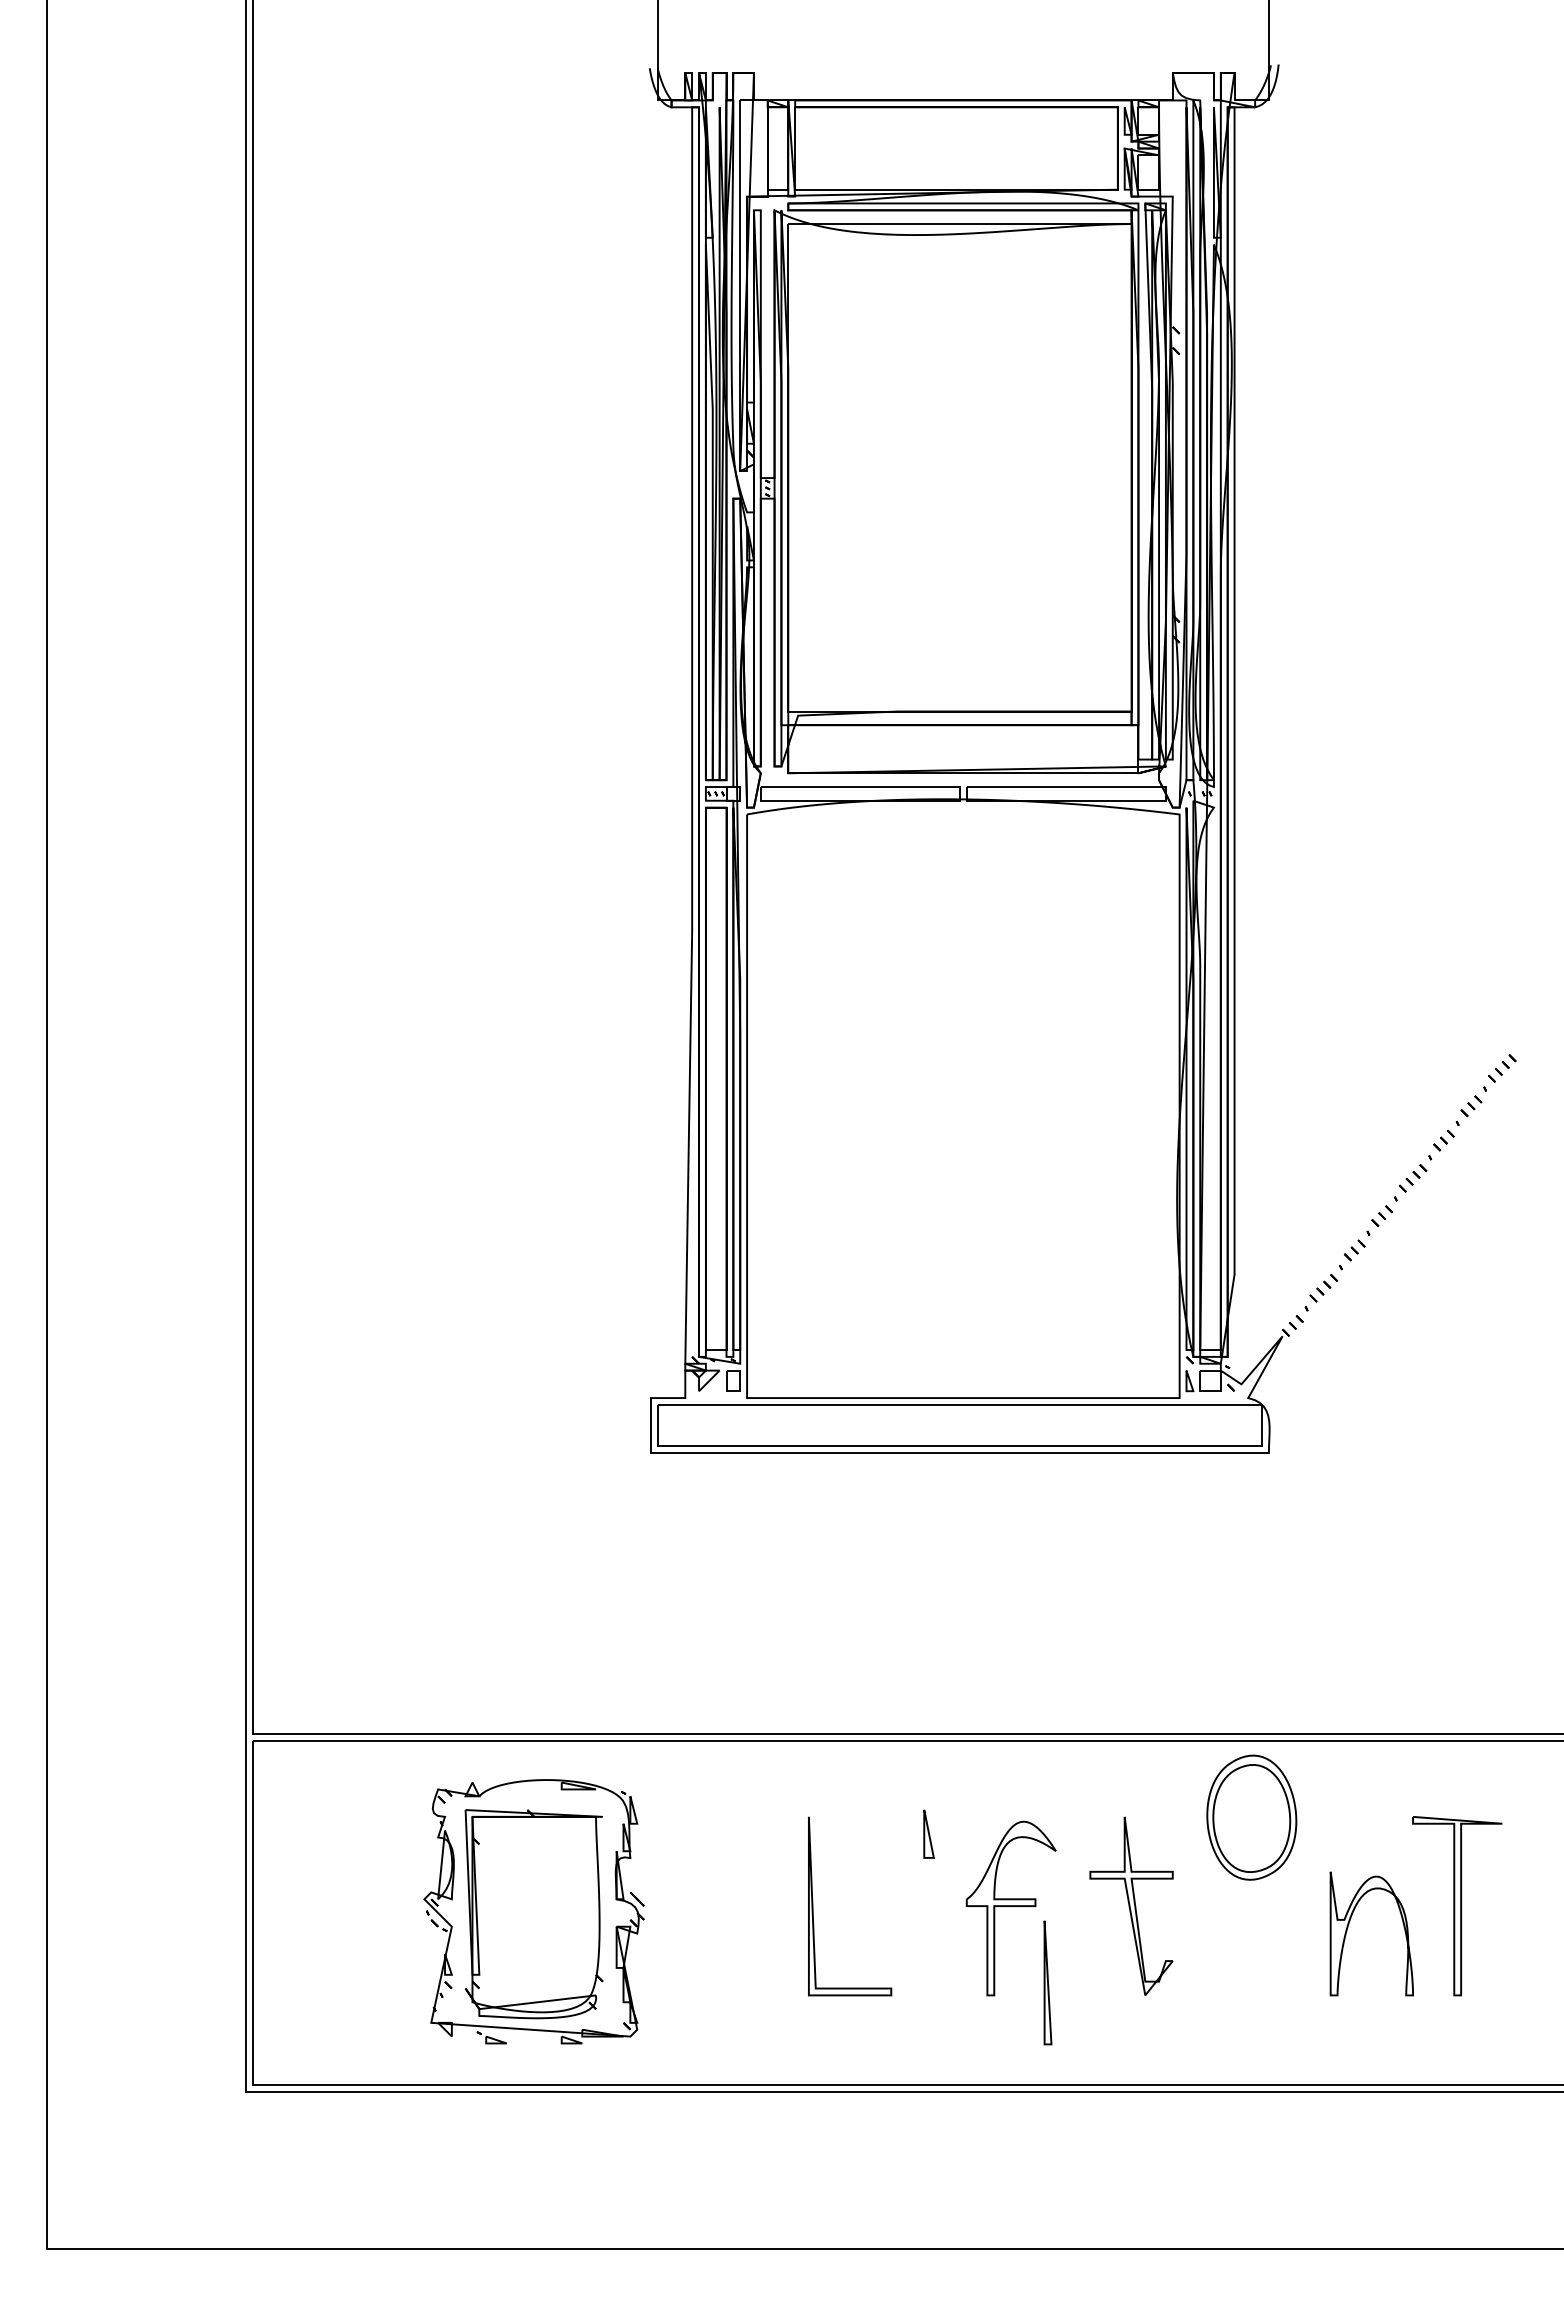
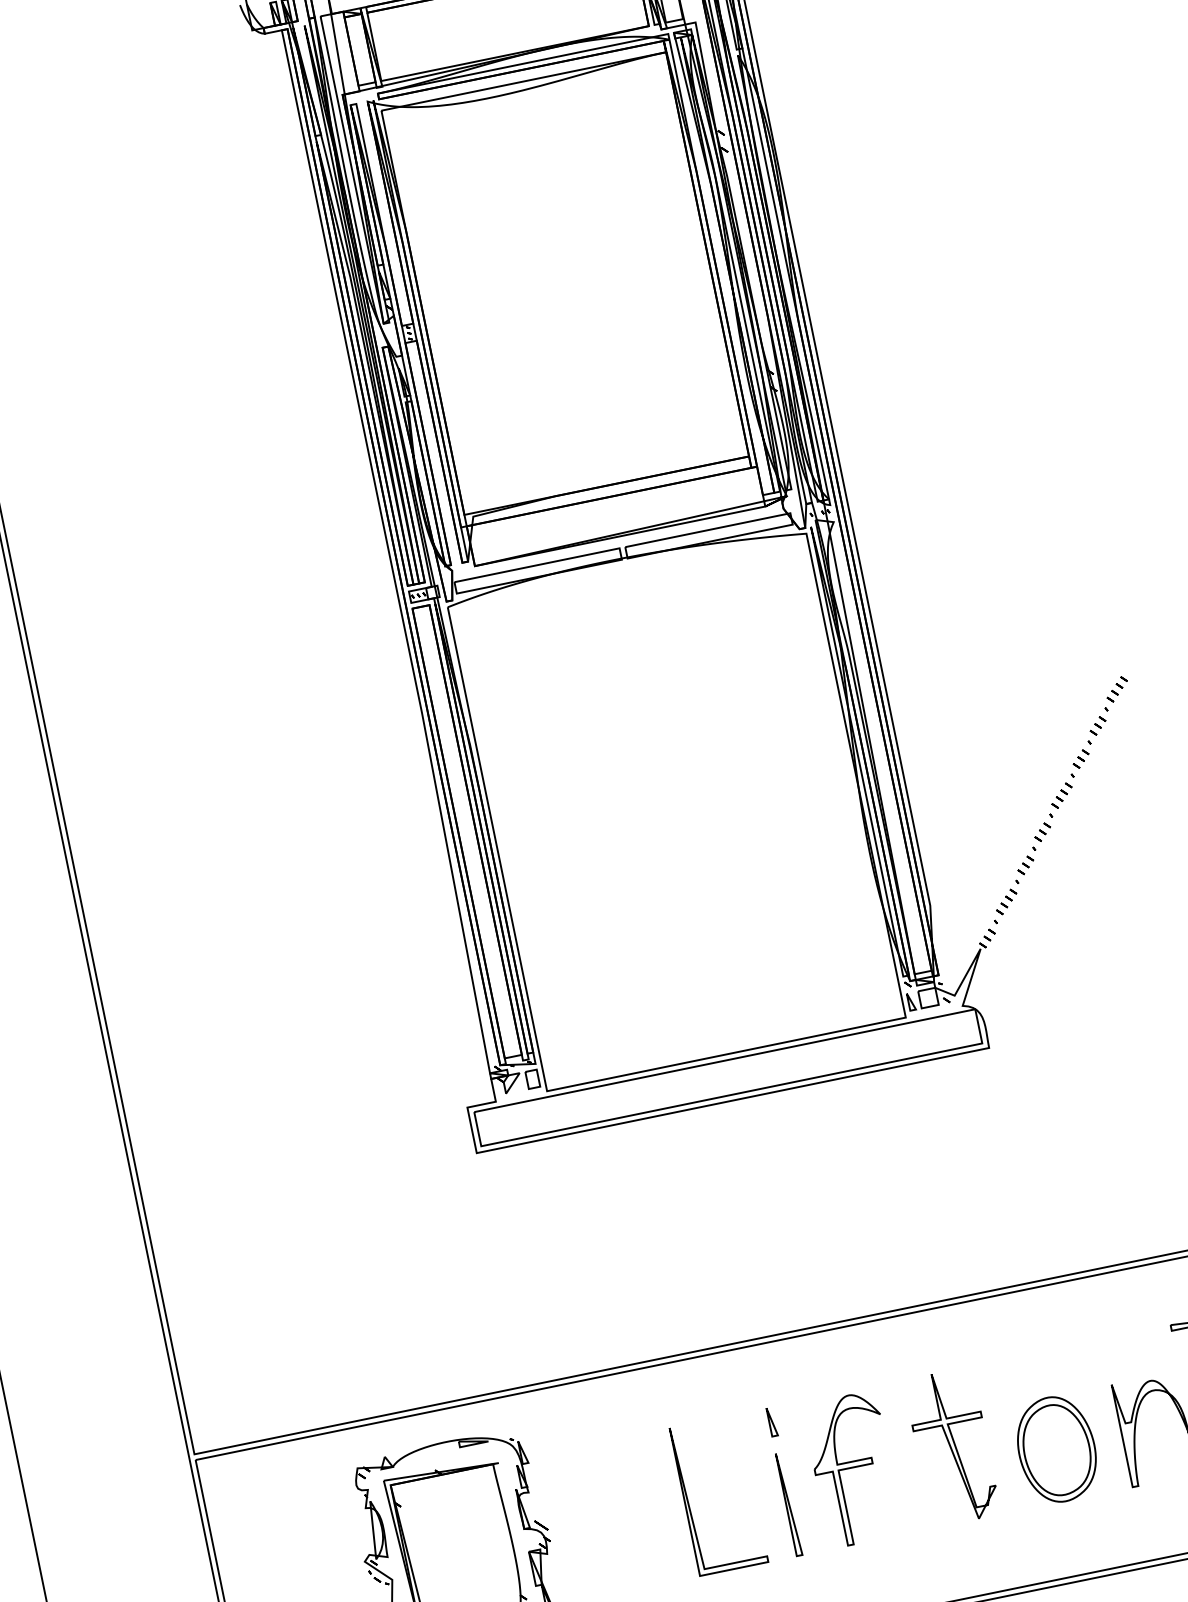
part: (1251, 1817) -> (1056, 1449), moved
part: (928, 1834) -> (771, 1422), size x0.71
part: (1047, 1982) -> (788, 1504), moved

